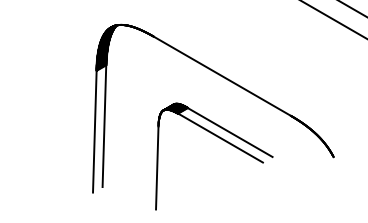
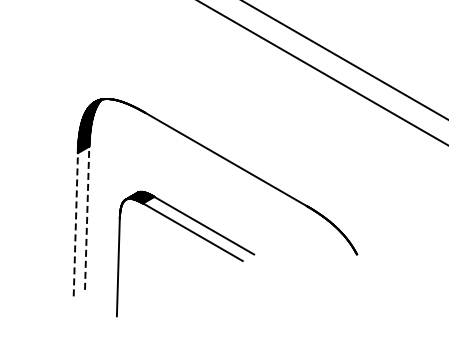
line: (104, 126) -> (87, 218), solid -> dashed
line: (94, 131) -> (75, 224), solid -> dashed
part: (221, 140) -> (194, 234), moved

